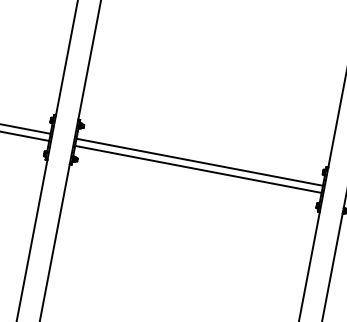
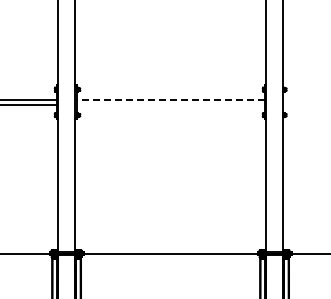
line: (199, 161) -> (170, 99), solid -> dashed
line: (198, 169) -> (170, 105), removed

